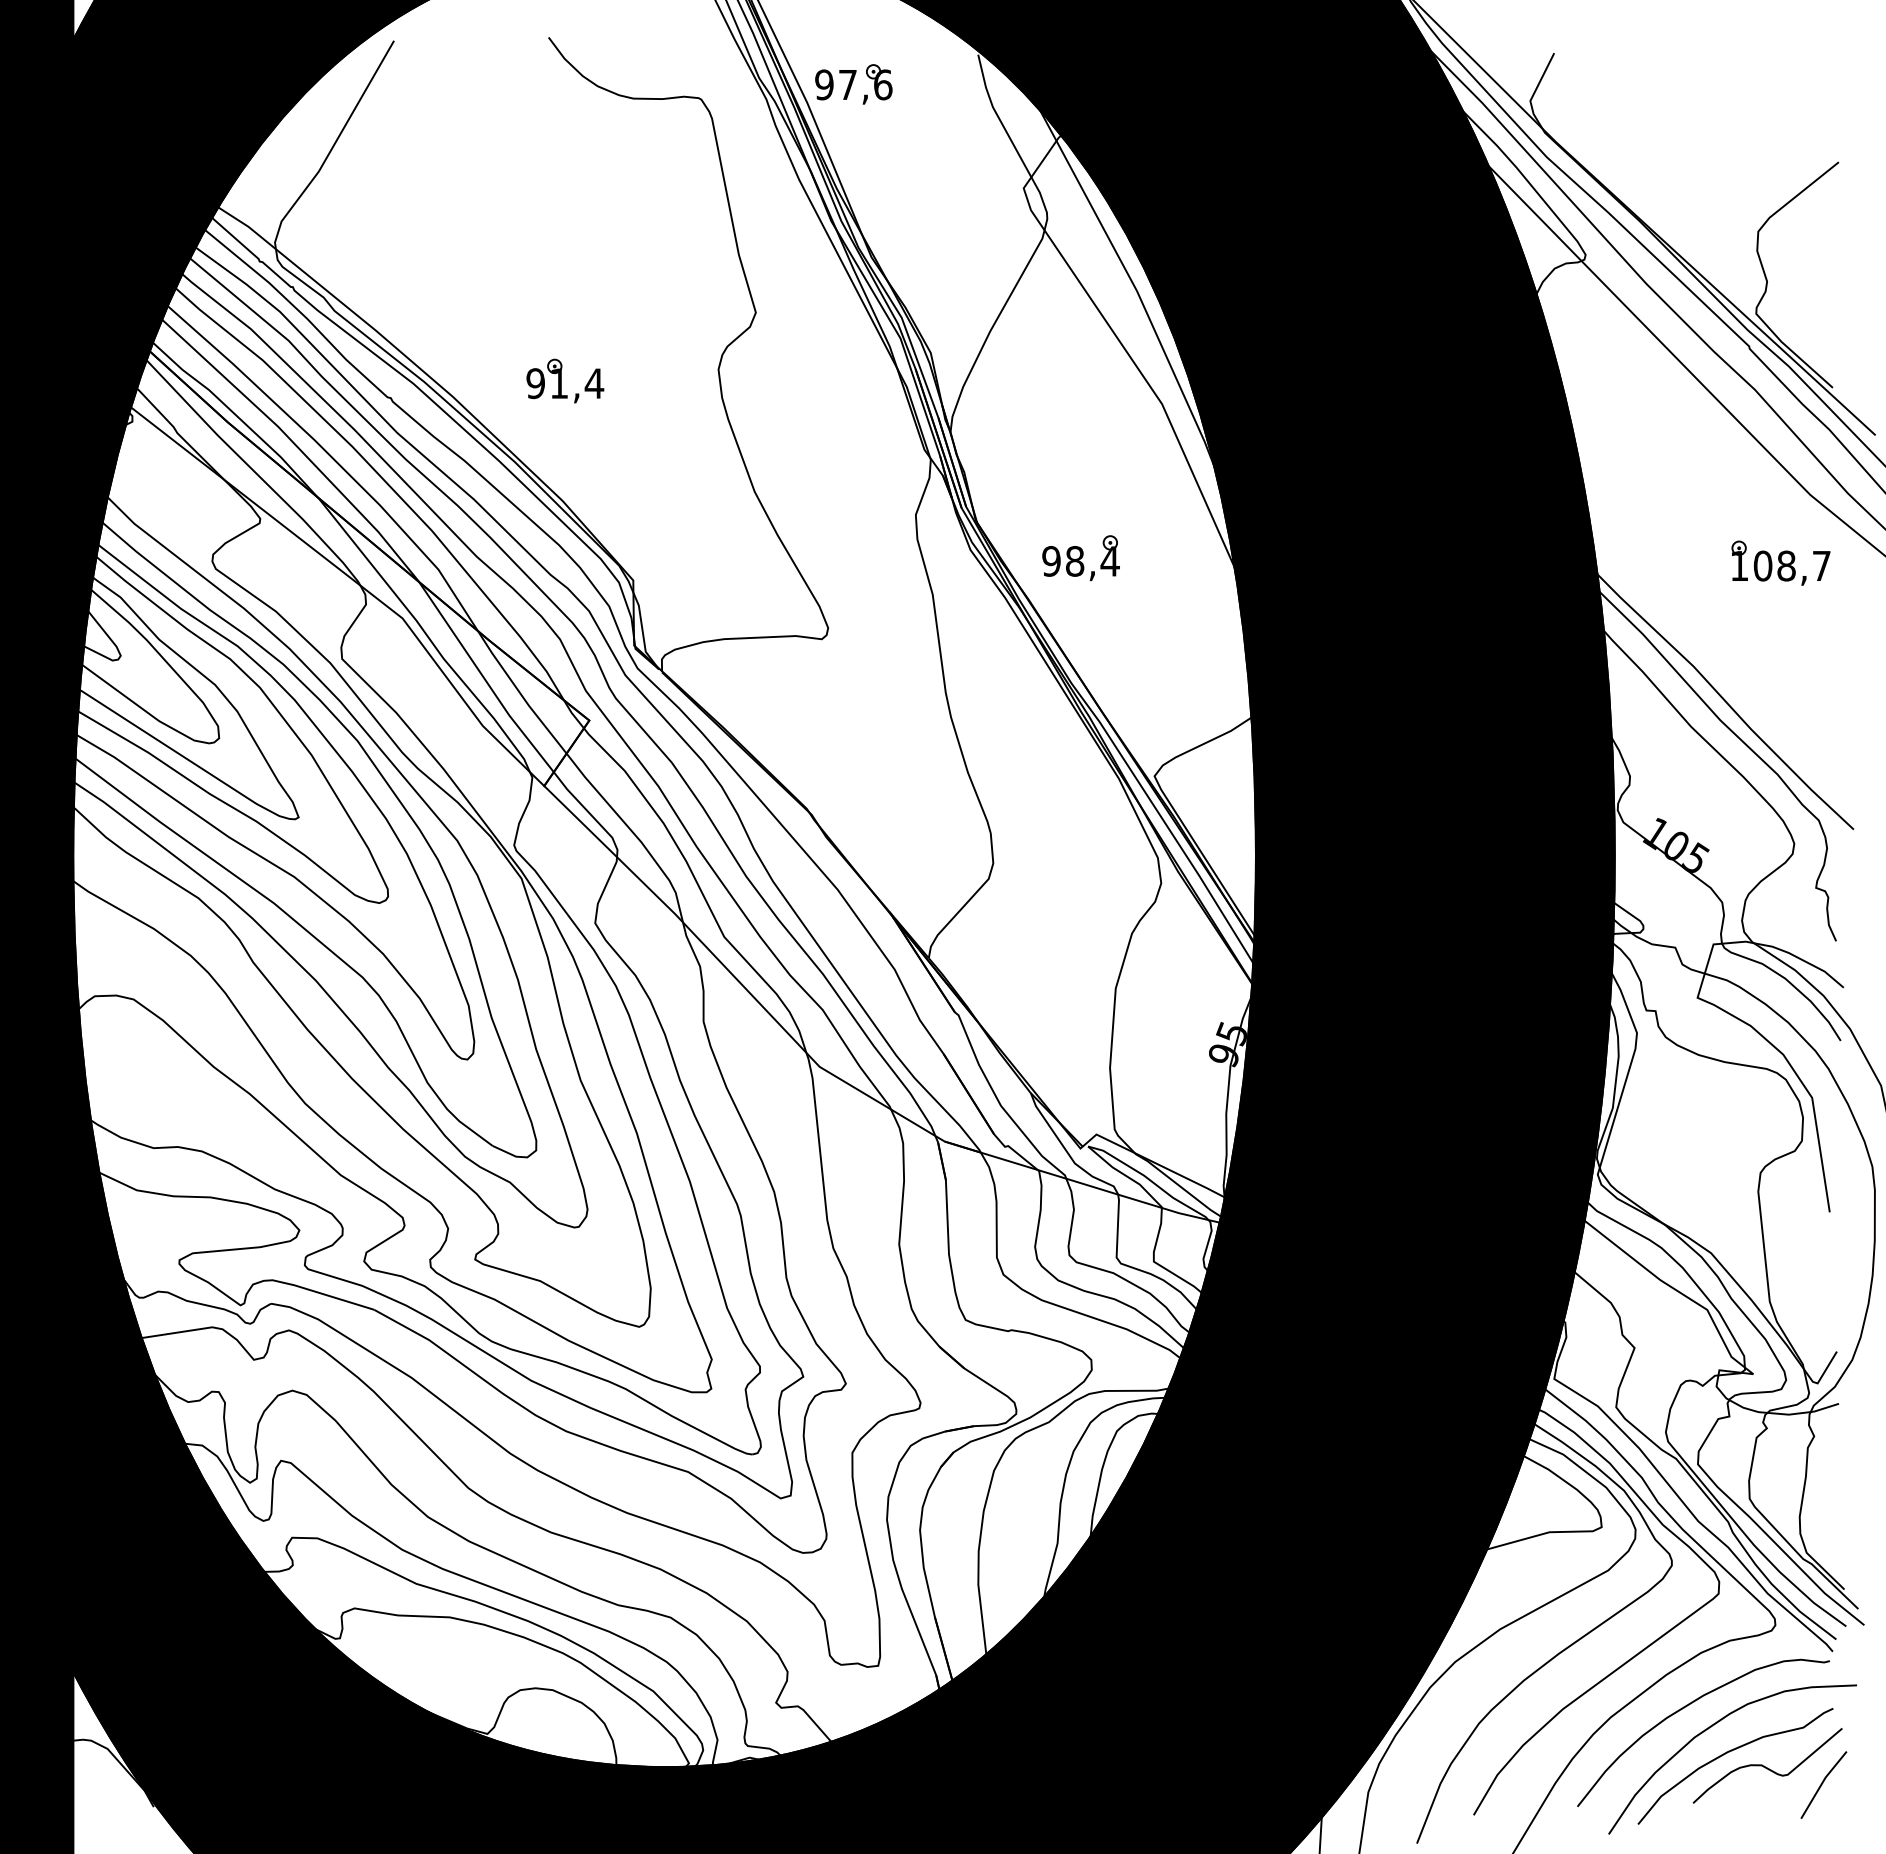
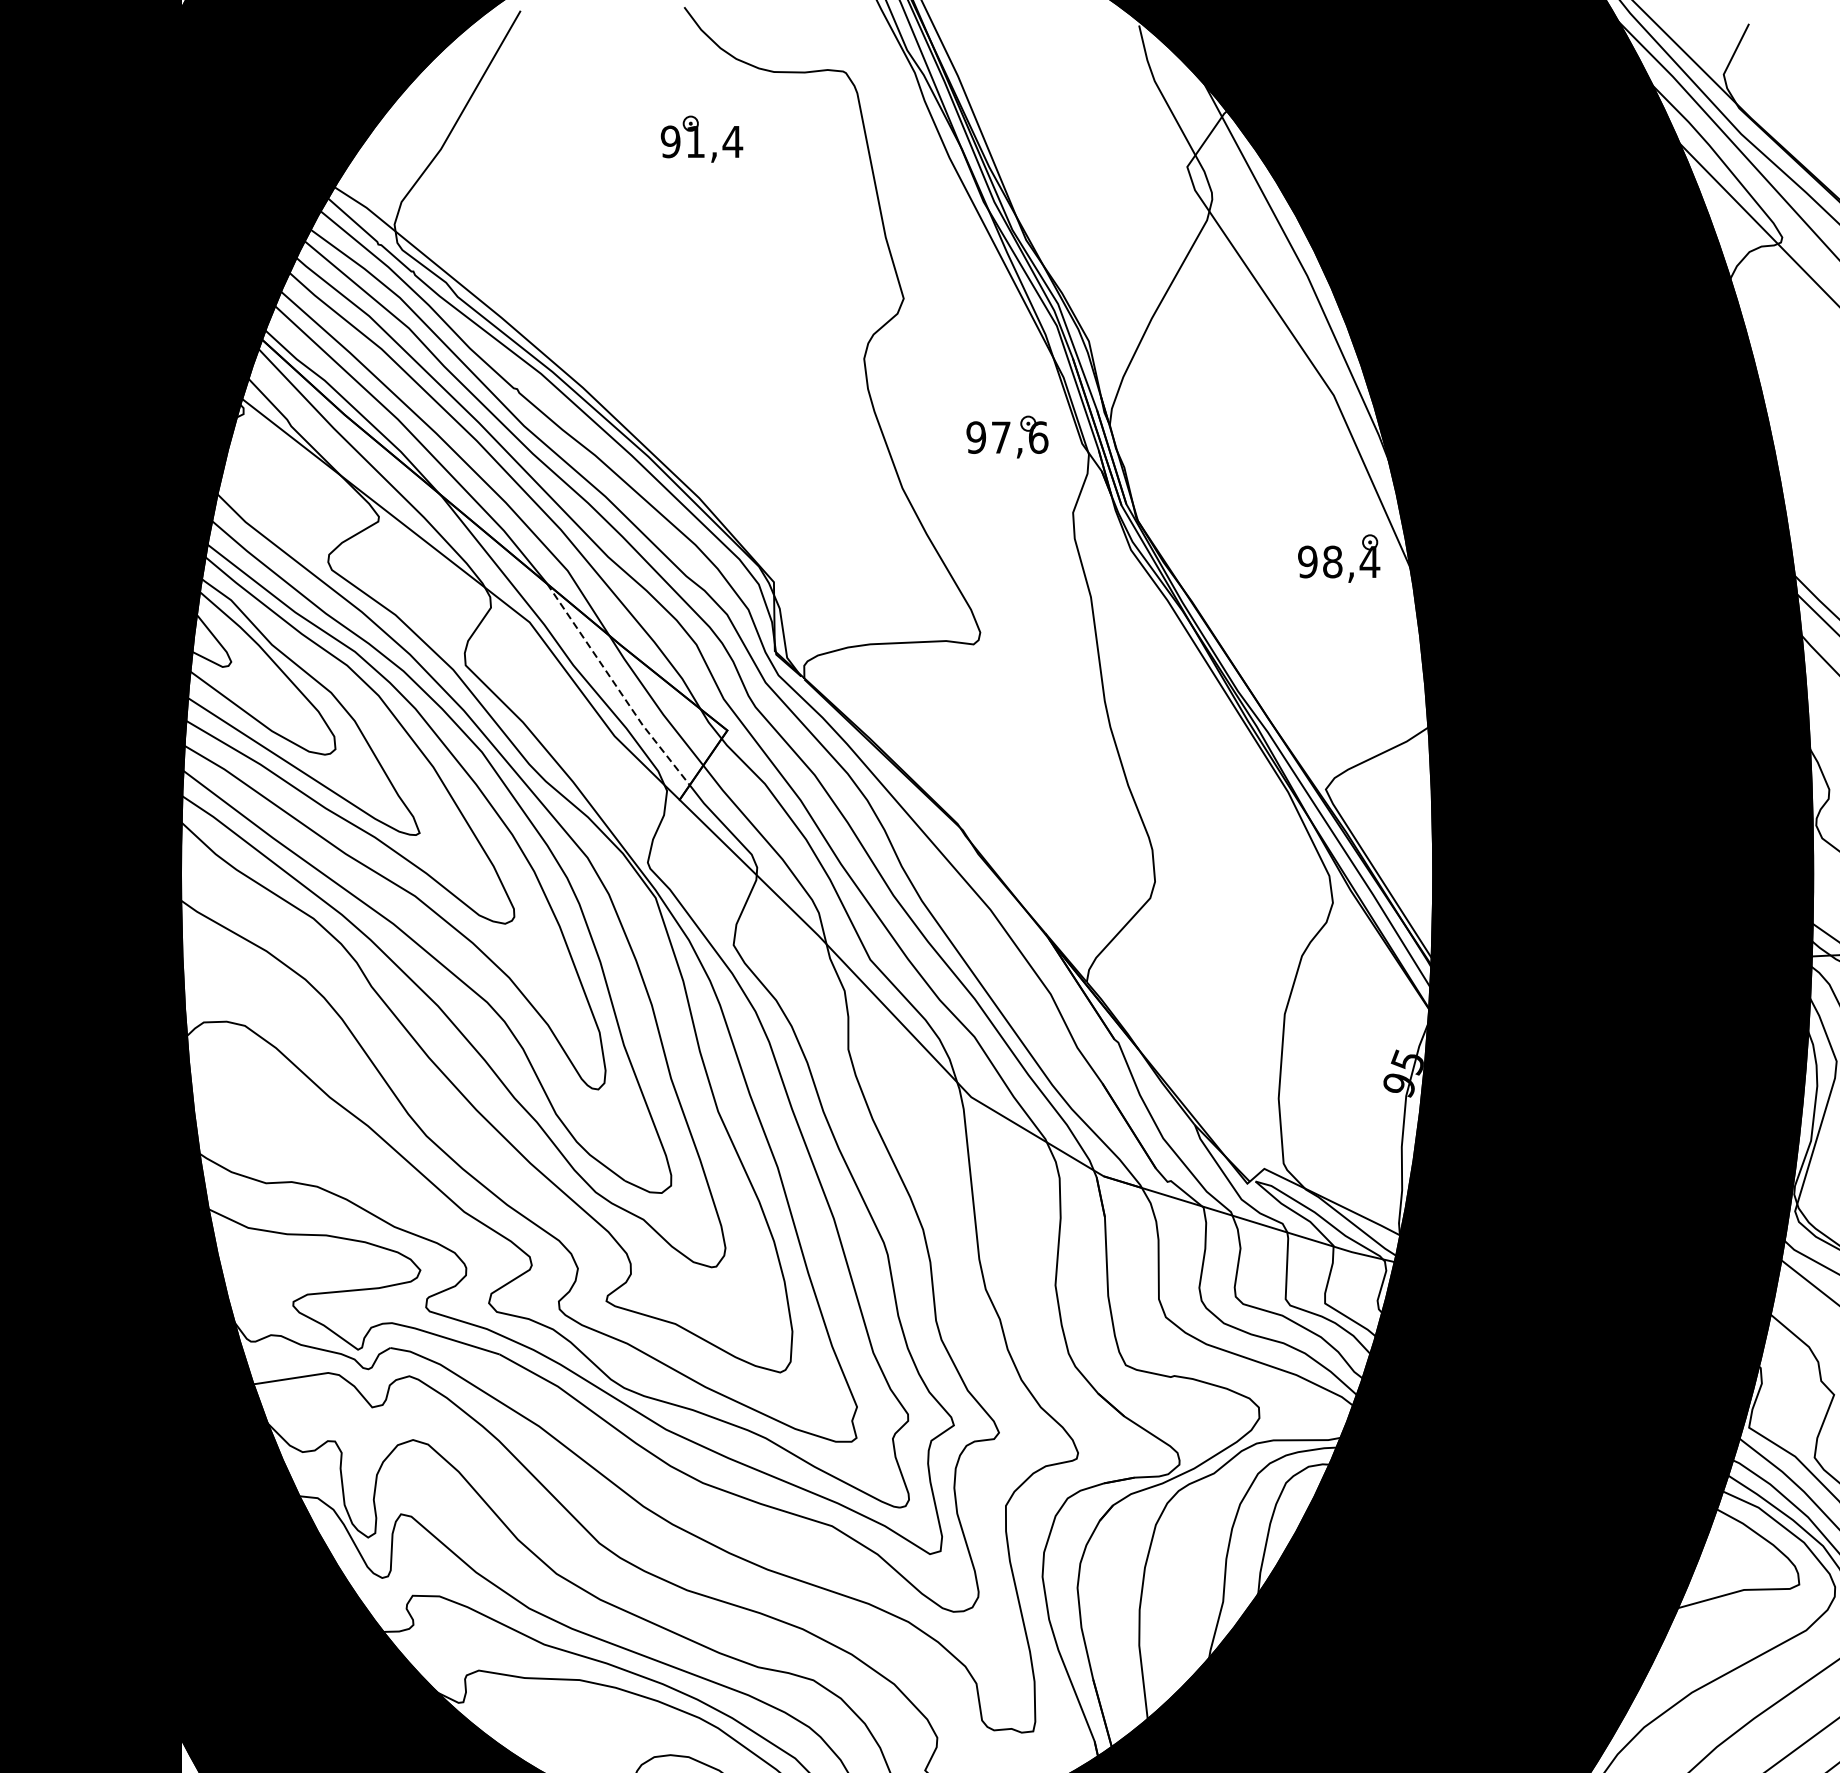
part: (853, 84) -> (1007, 437), moved
part: (565, 380) -> (702, 138), moved
part: (1080, 558) -> (1338, 558), moved
line: (485, 679) -> (617, 687), solid -> dashed

